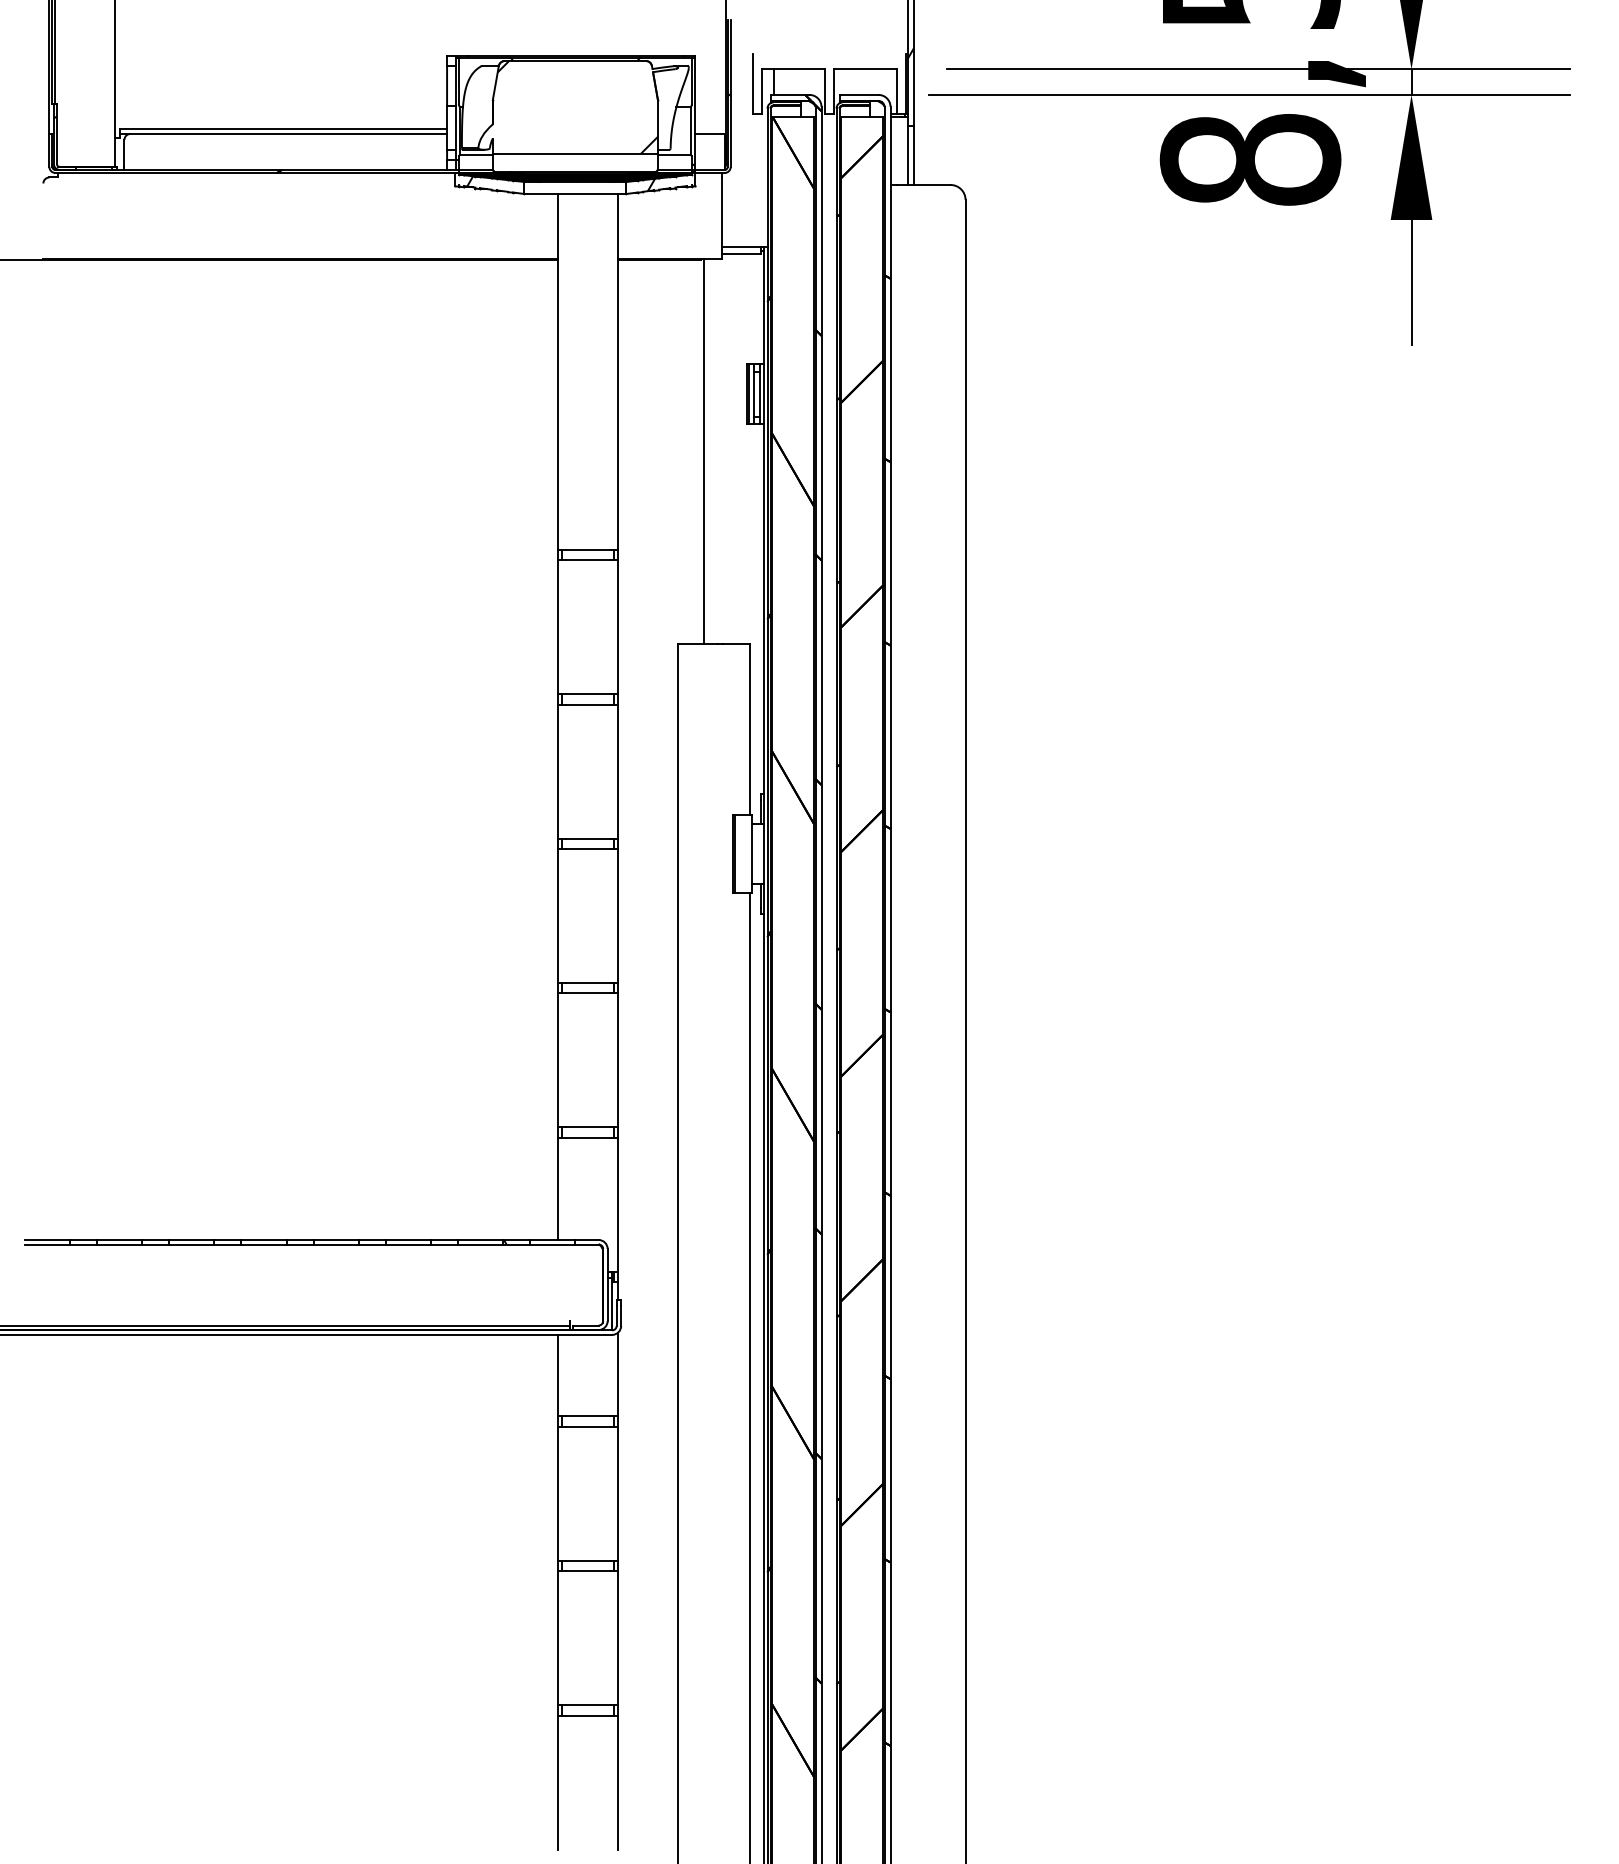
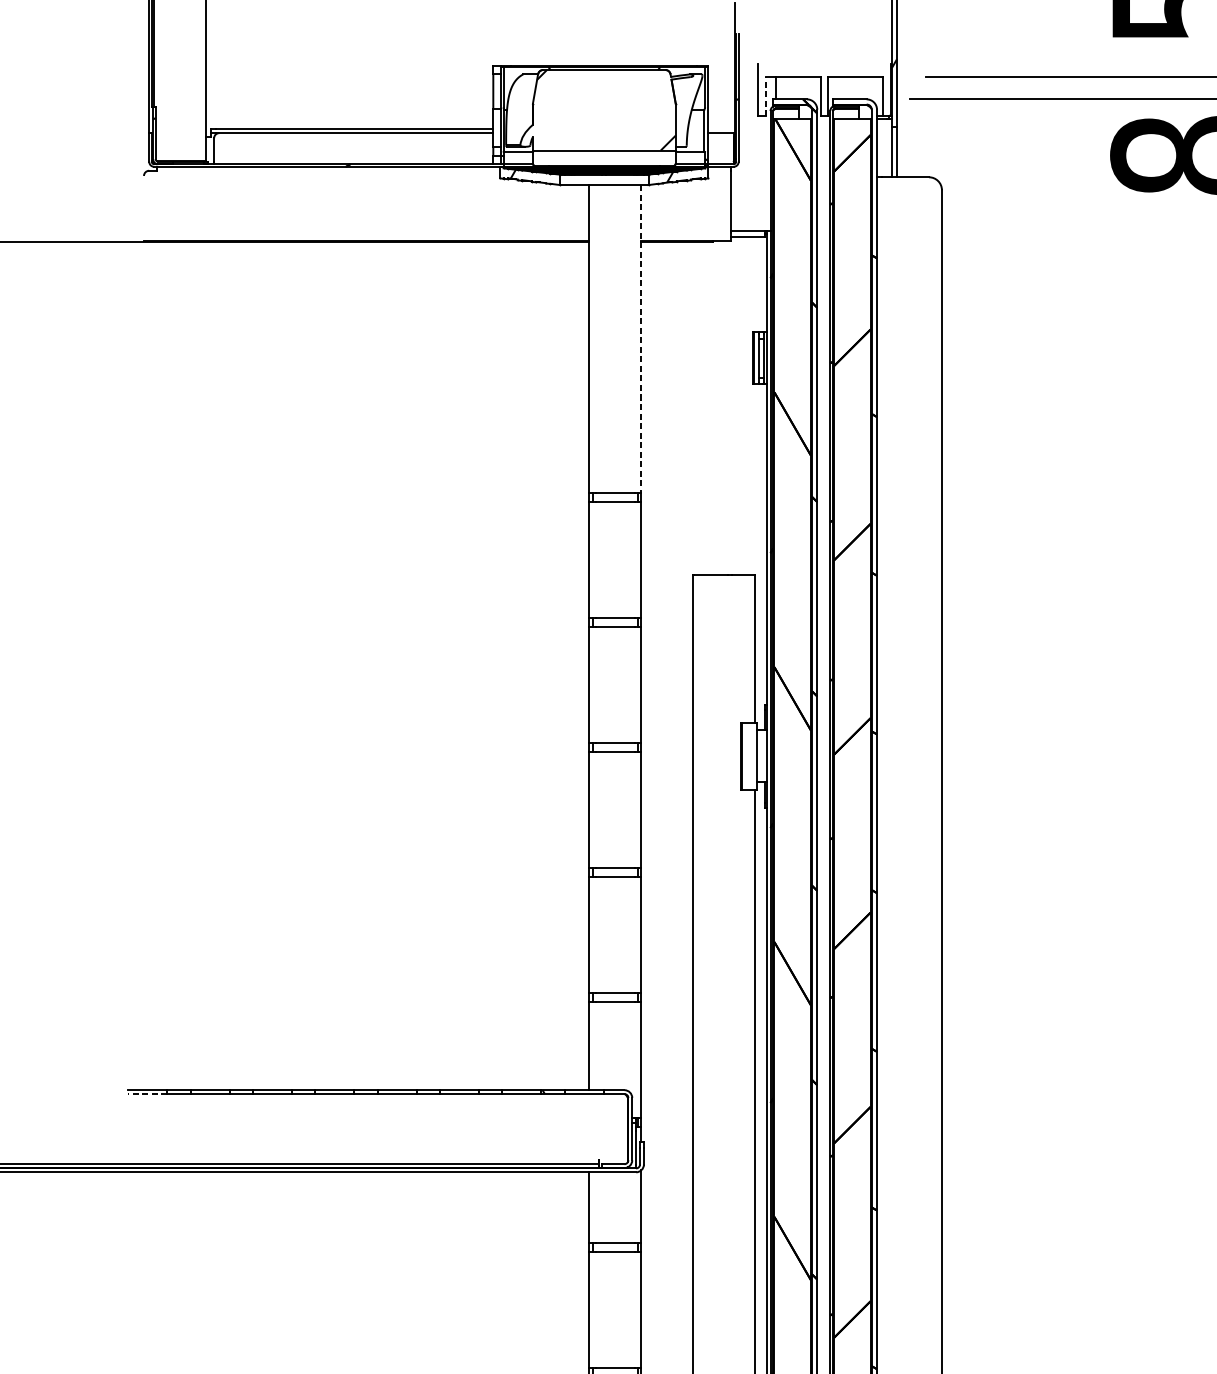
line: (762, 91) -> (766, 96), solid -> dashed
line: (618, 371) -> (641, 338), solid -> dashed
line: (703, 451) -> (715, 407), removed
line: (47, 1244) -> (147, 1094), solid -> dashed

